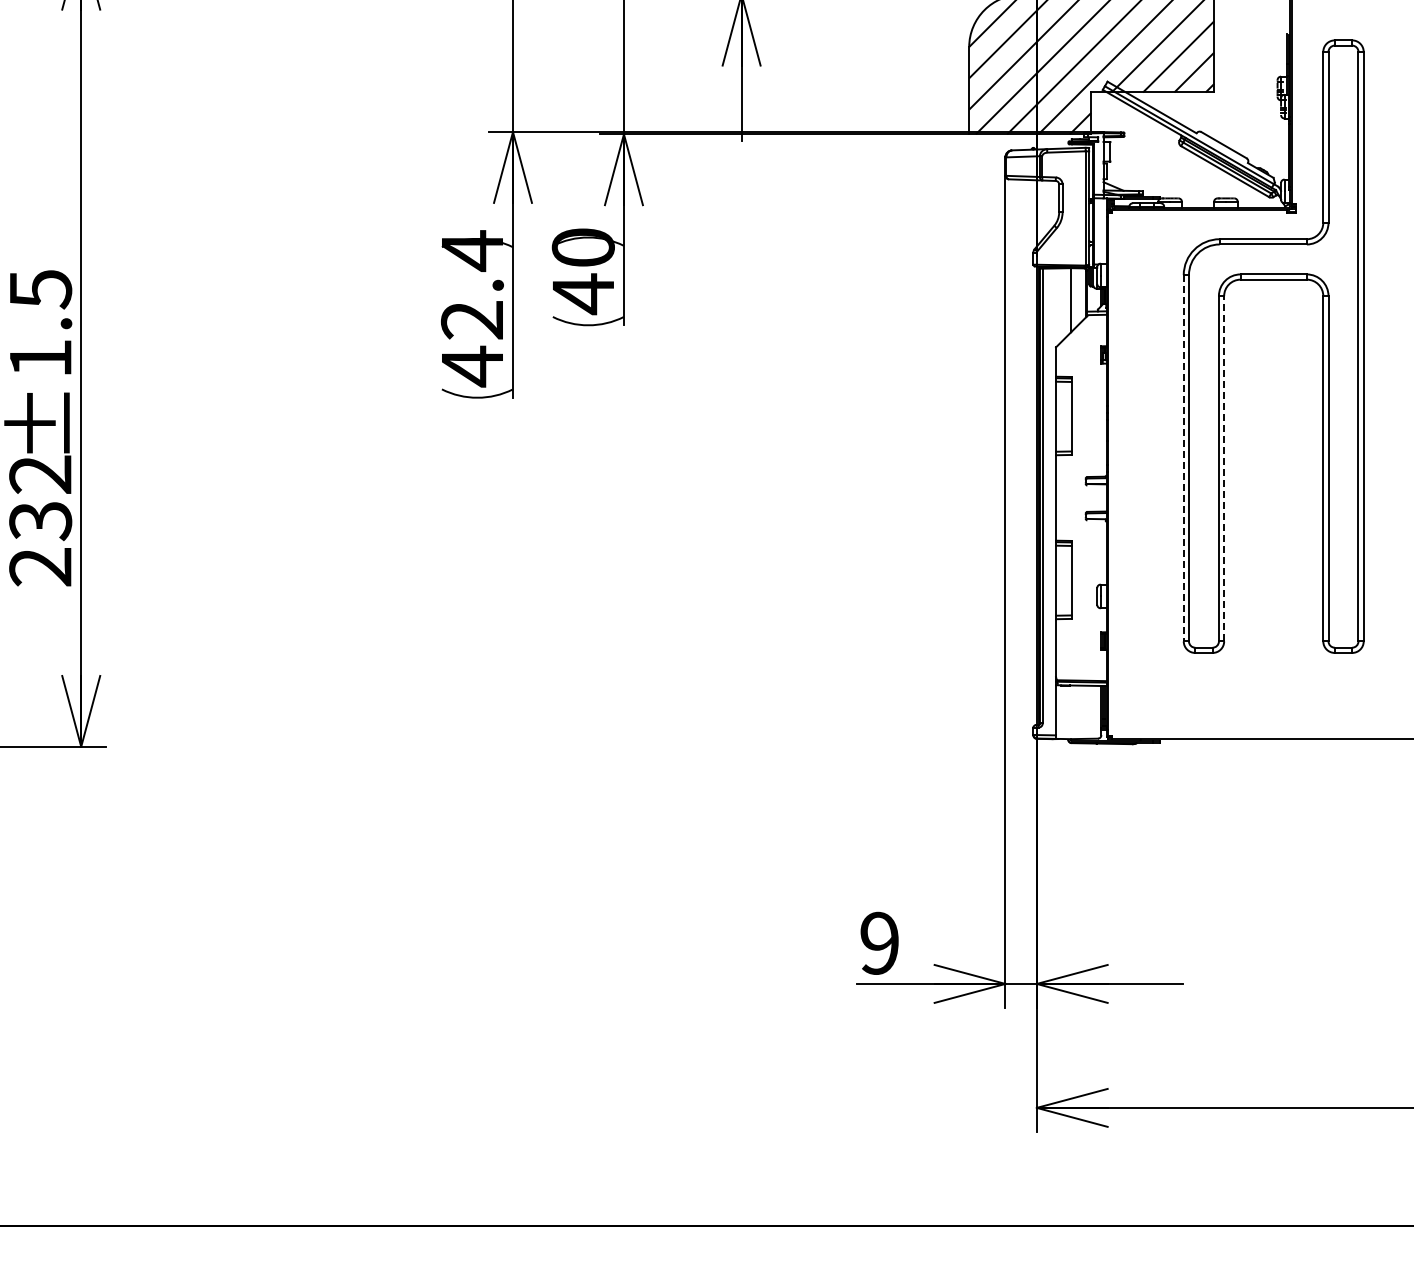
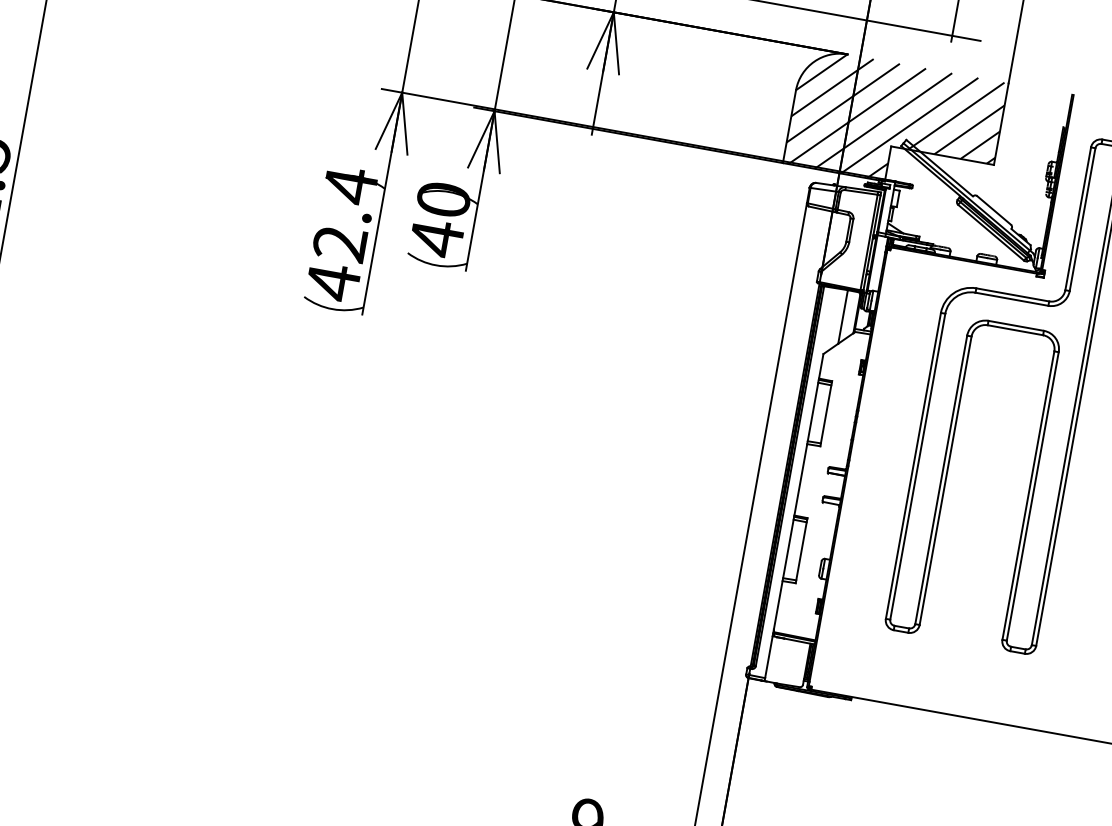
line: (1183, 458) -> (913, 466), dashed -> solid
line: (1224, 468) -> (945, 480), dashed -> solid

